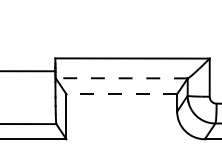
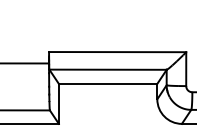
line: (122, 78) -> (108, 69), dashed -> solid
line: (121, 93) -> (107, 83), dashed -> solid

